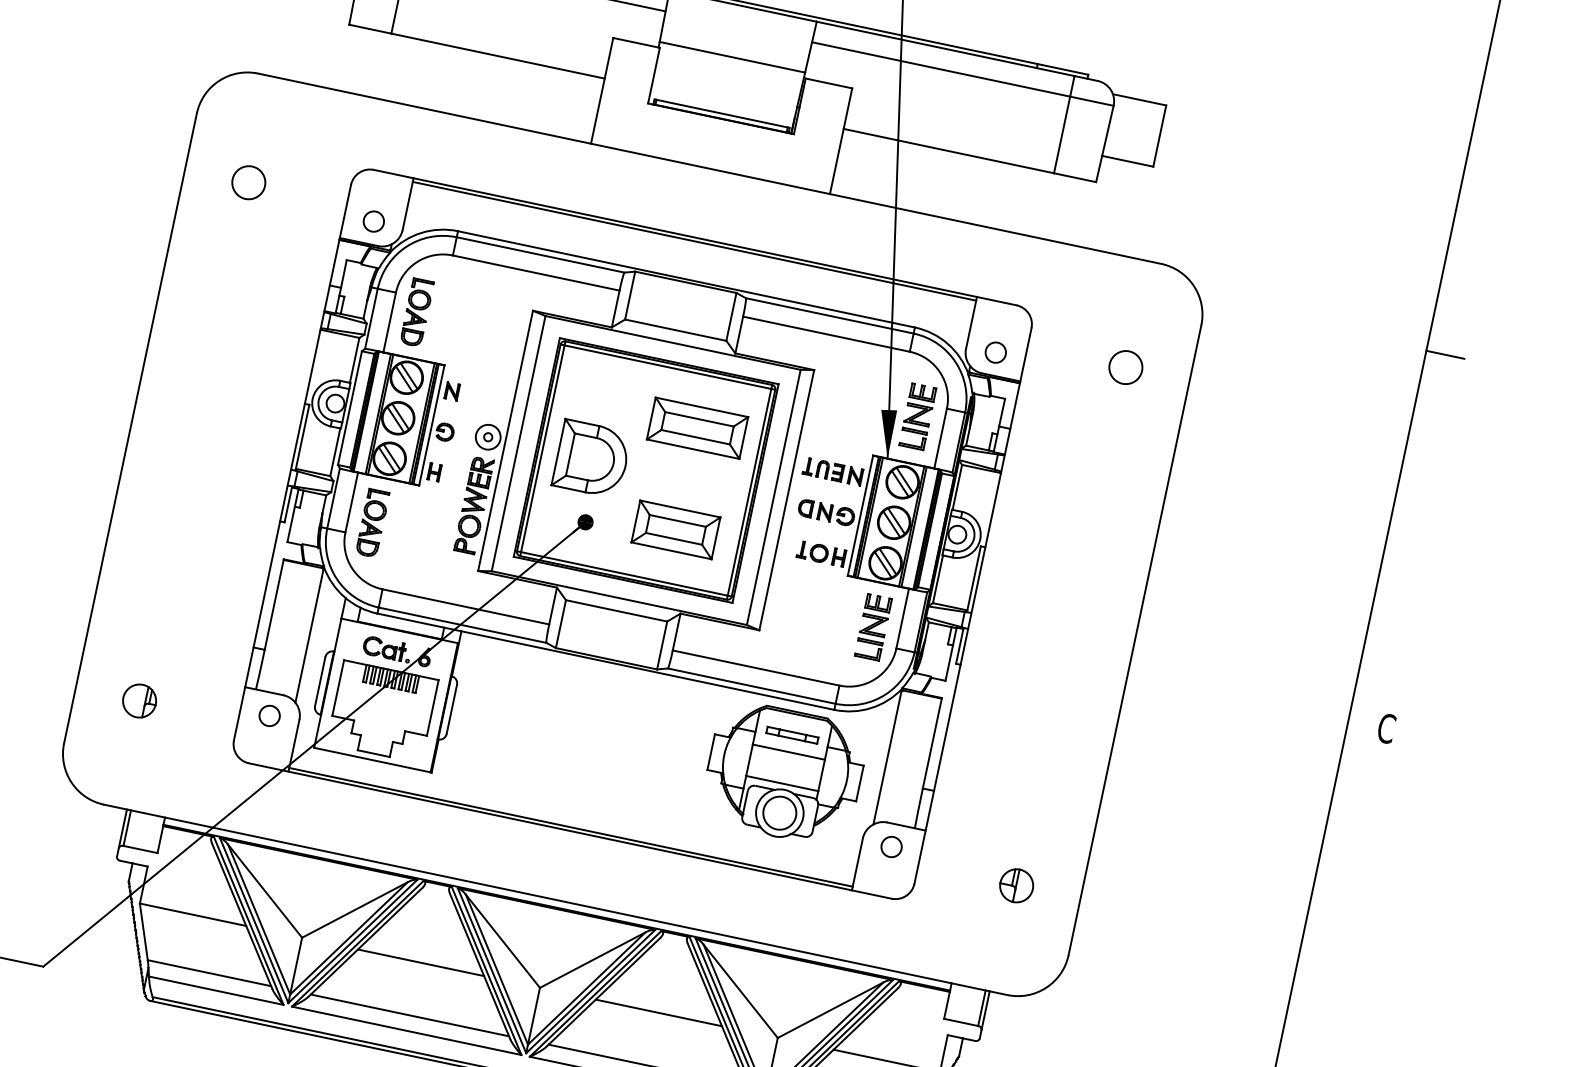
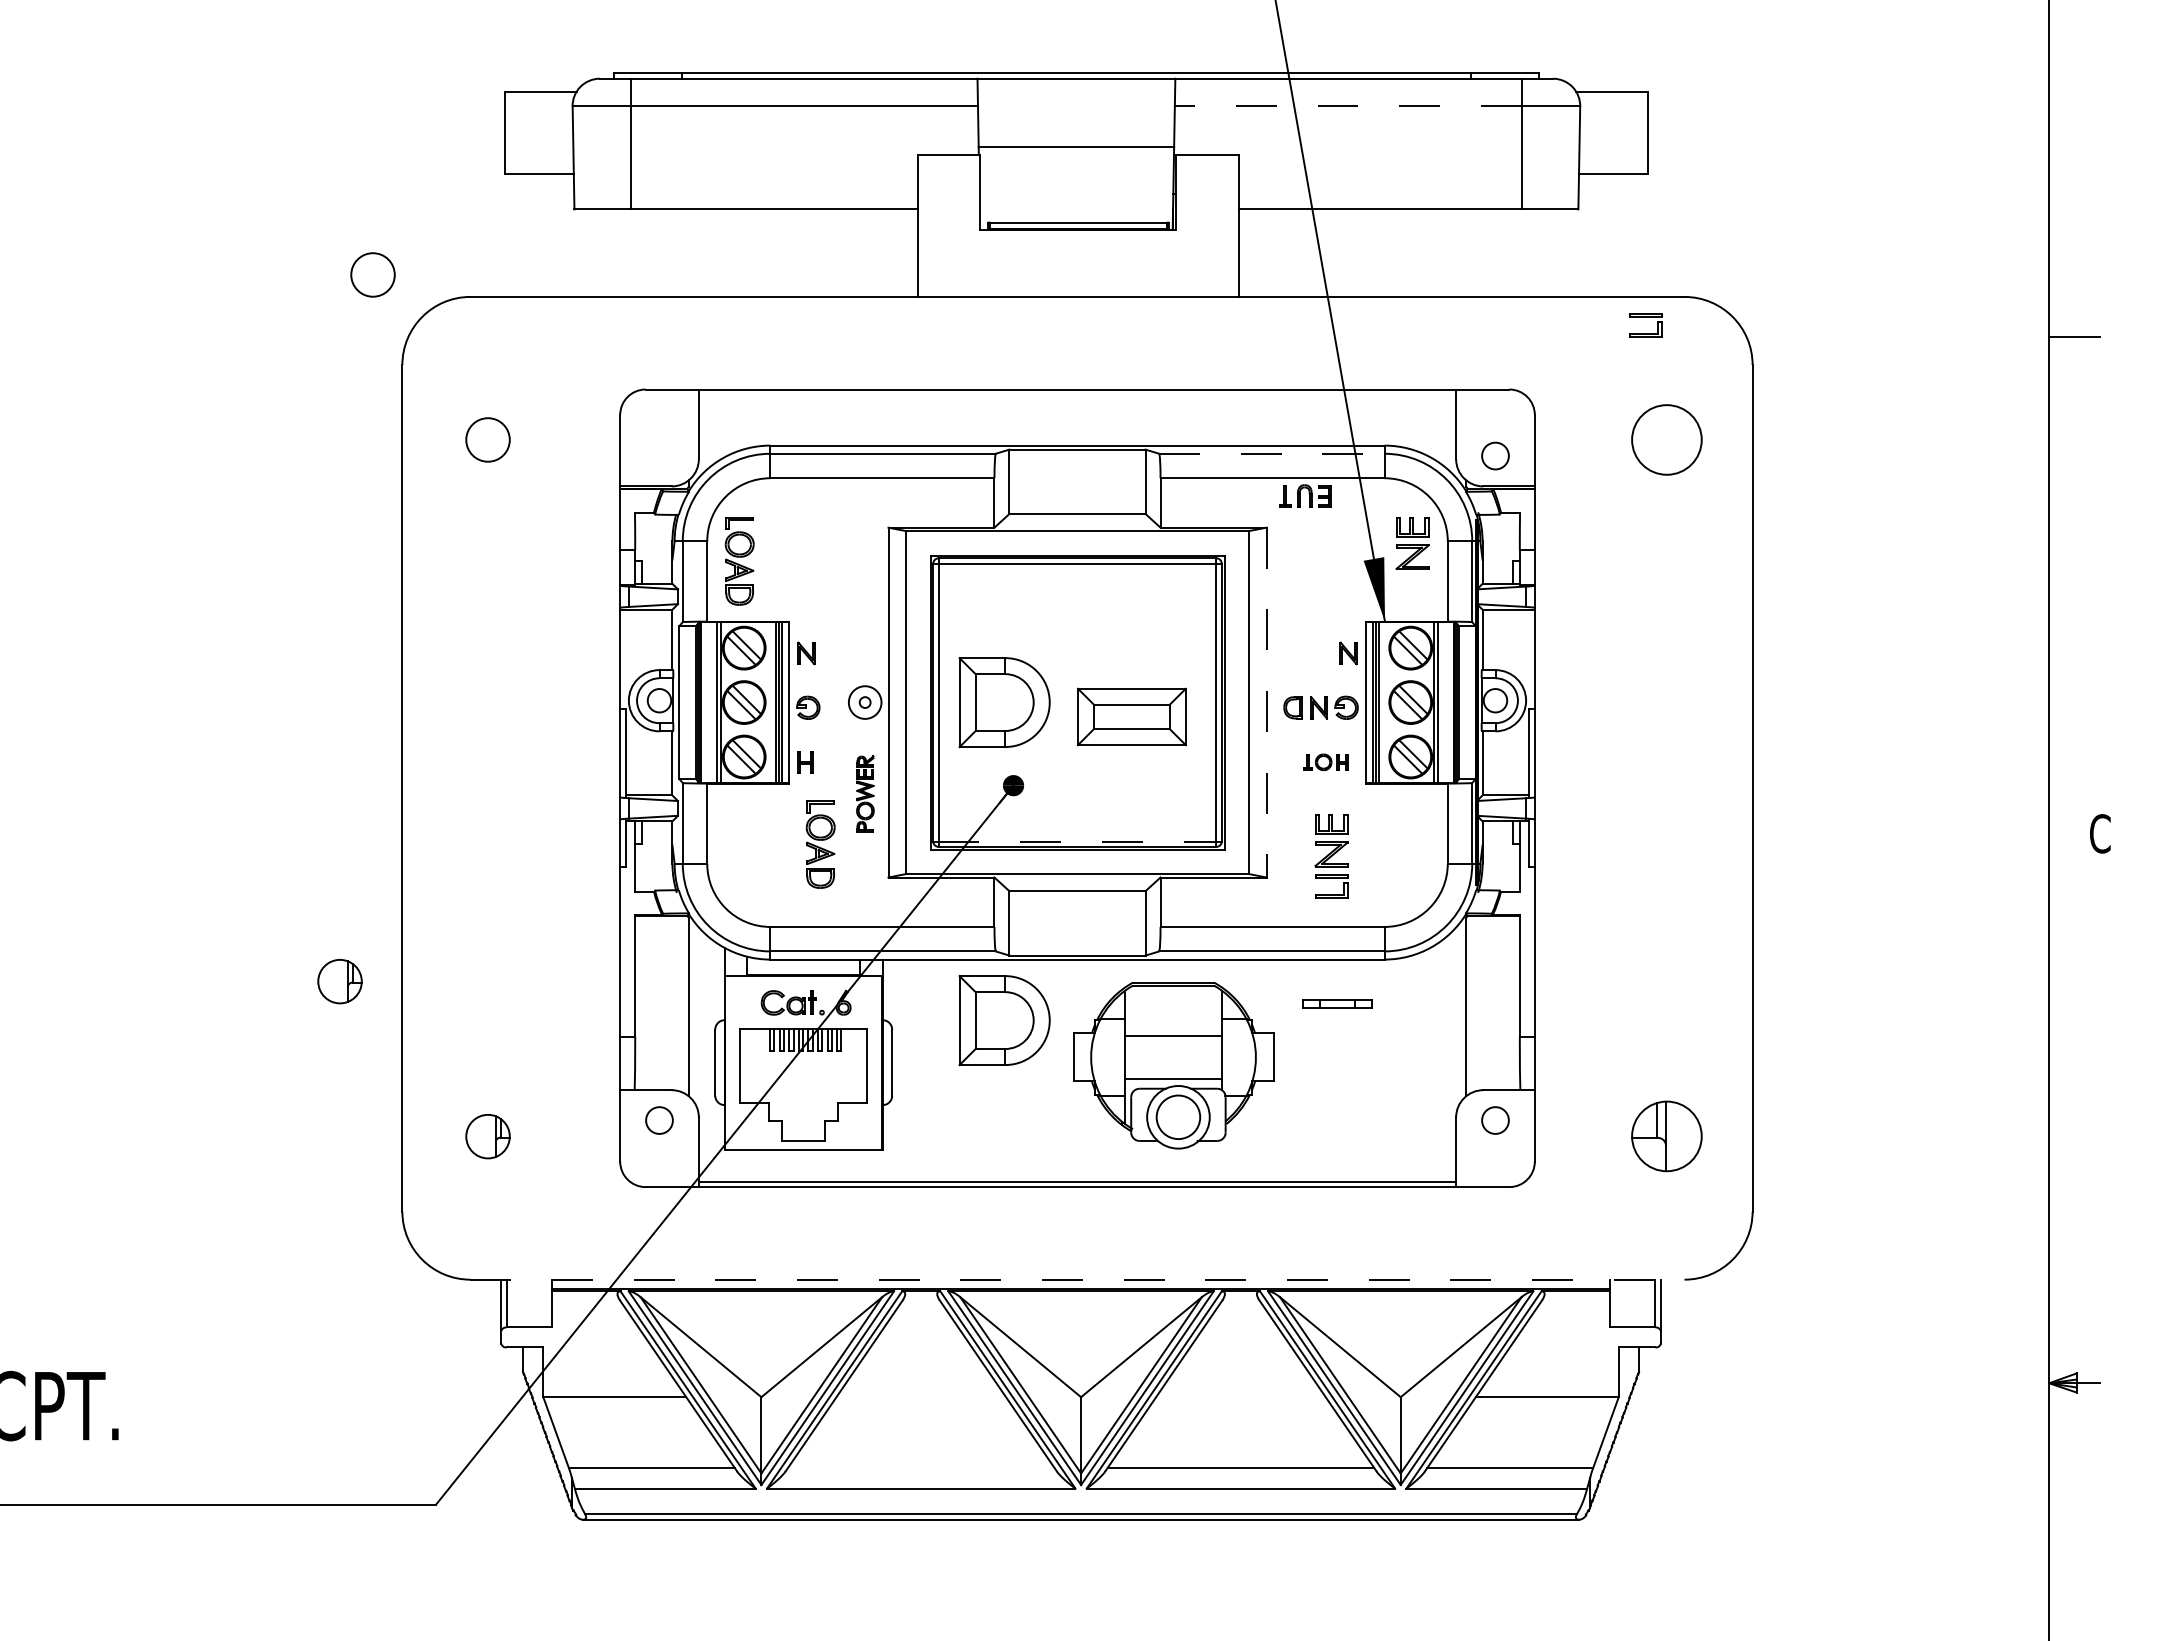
circle: (188, 41) -> (372, 274), added
line: (940, 69) -> (1347, 106), solid -> dashed
circle: (373, 221) -> (659, 455), removed
line: (694, 241) -> (1077, 394), removed
line: (829, 315) -> (1271, 453), solid -> dashed
circle: (1125, 367) -> (1666, 439), size x1.6
part: (697, 428) -> (1131, 634), removed
part: (914, 432) -> (1645, 317), moved
part: (823, 469) -> (1305, 495), moved
line: (786, 500) -> (1266, 702), solid -> dashed
part: (474, 504) -> (865, 793), size x0.6
part: (372, 523) -> (820, 844), moved
part: (675, 529) -> (1131, 716), moved
part: (821, 553) -> (1325, 762), size x0.7
part: (53, 562) -> (339, 981), added
line: (624, 573) -> (1077, 841), solid -> dashed
part: (873, 627) -> (1331, 856), moved
part: (542, 695) -> (1004, 1020), added
part: (784, 773) -> (1173, 1065), moved
part: (1016, 885) -> (1666, 1136), size x1.6
line: (556, 899) -> (1078, 1279), solid -> dashed
line: (421, 963) -> (921, 1397), removed
line: (658, 1013) -> (1240, 1397), removed
line: (410, 1015) -> (921, 1467), removed

